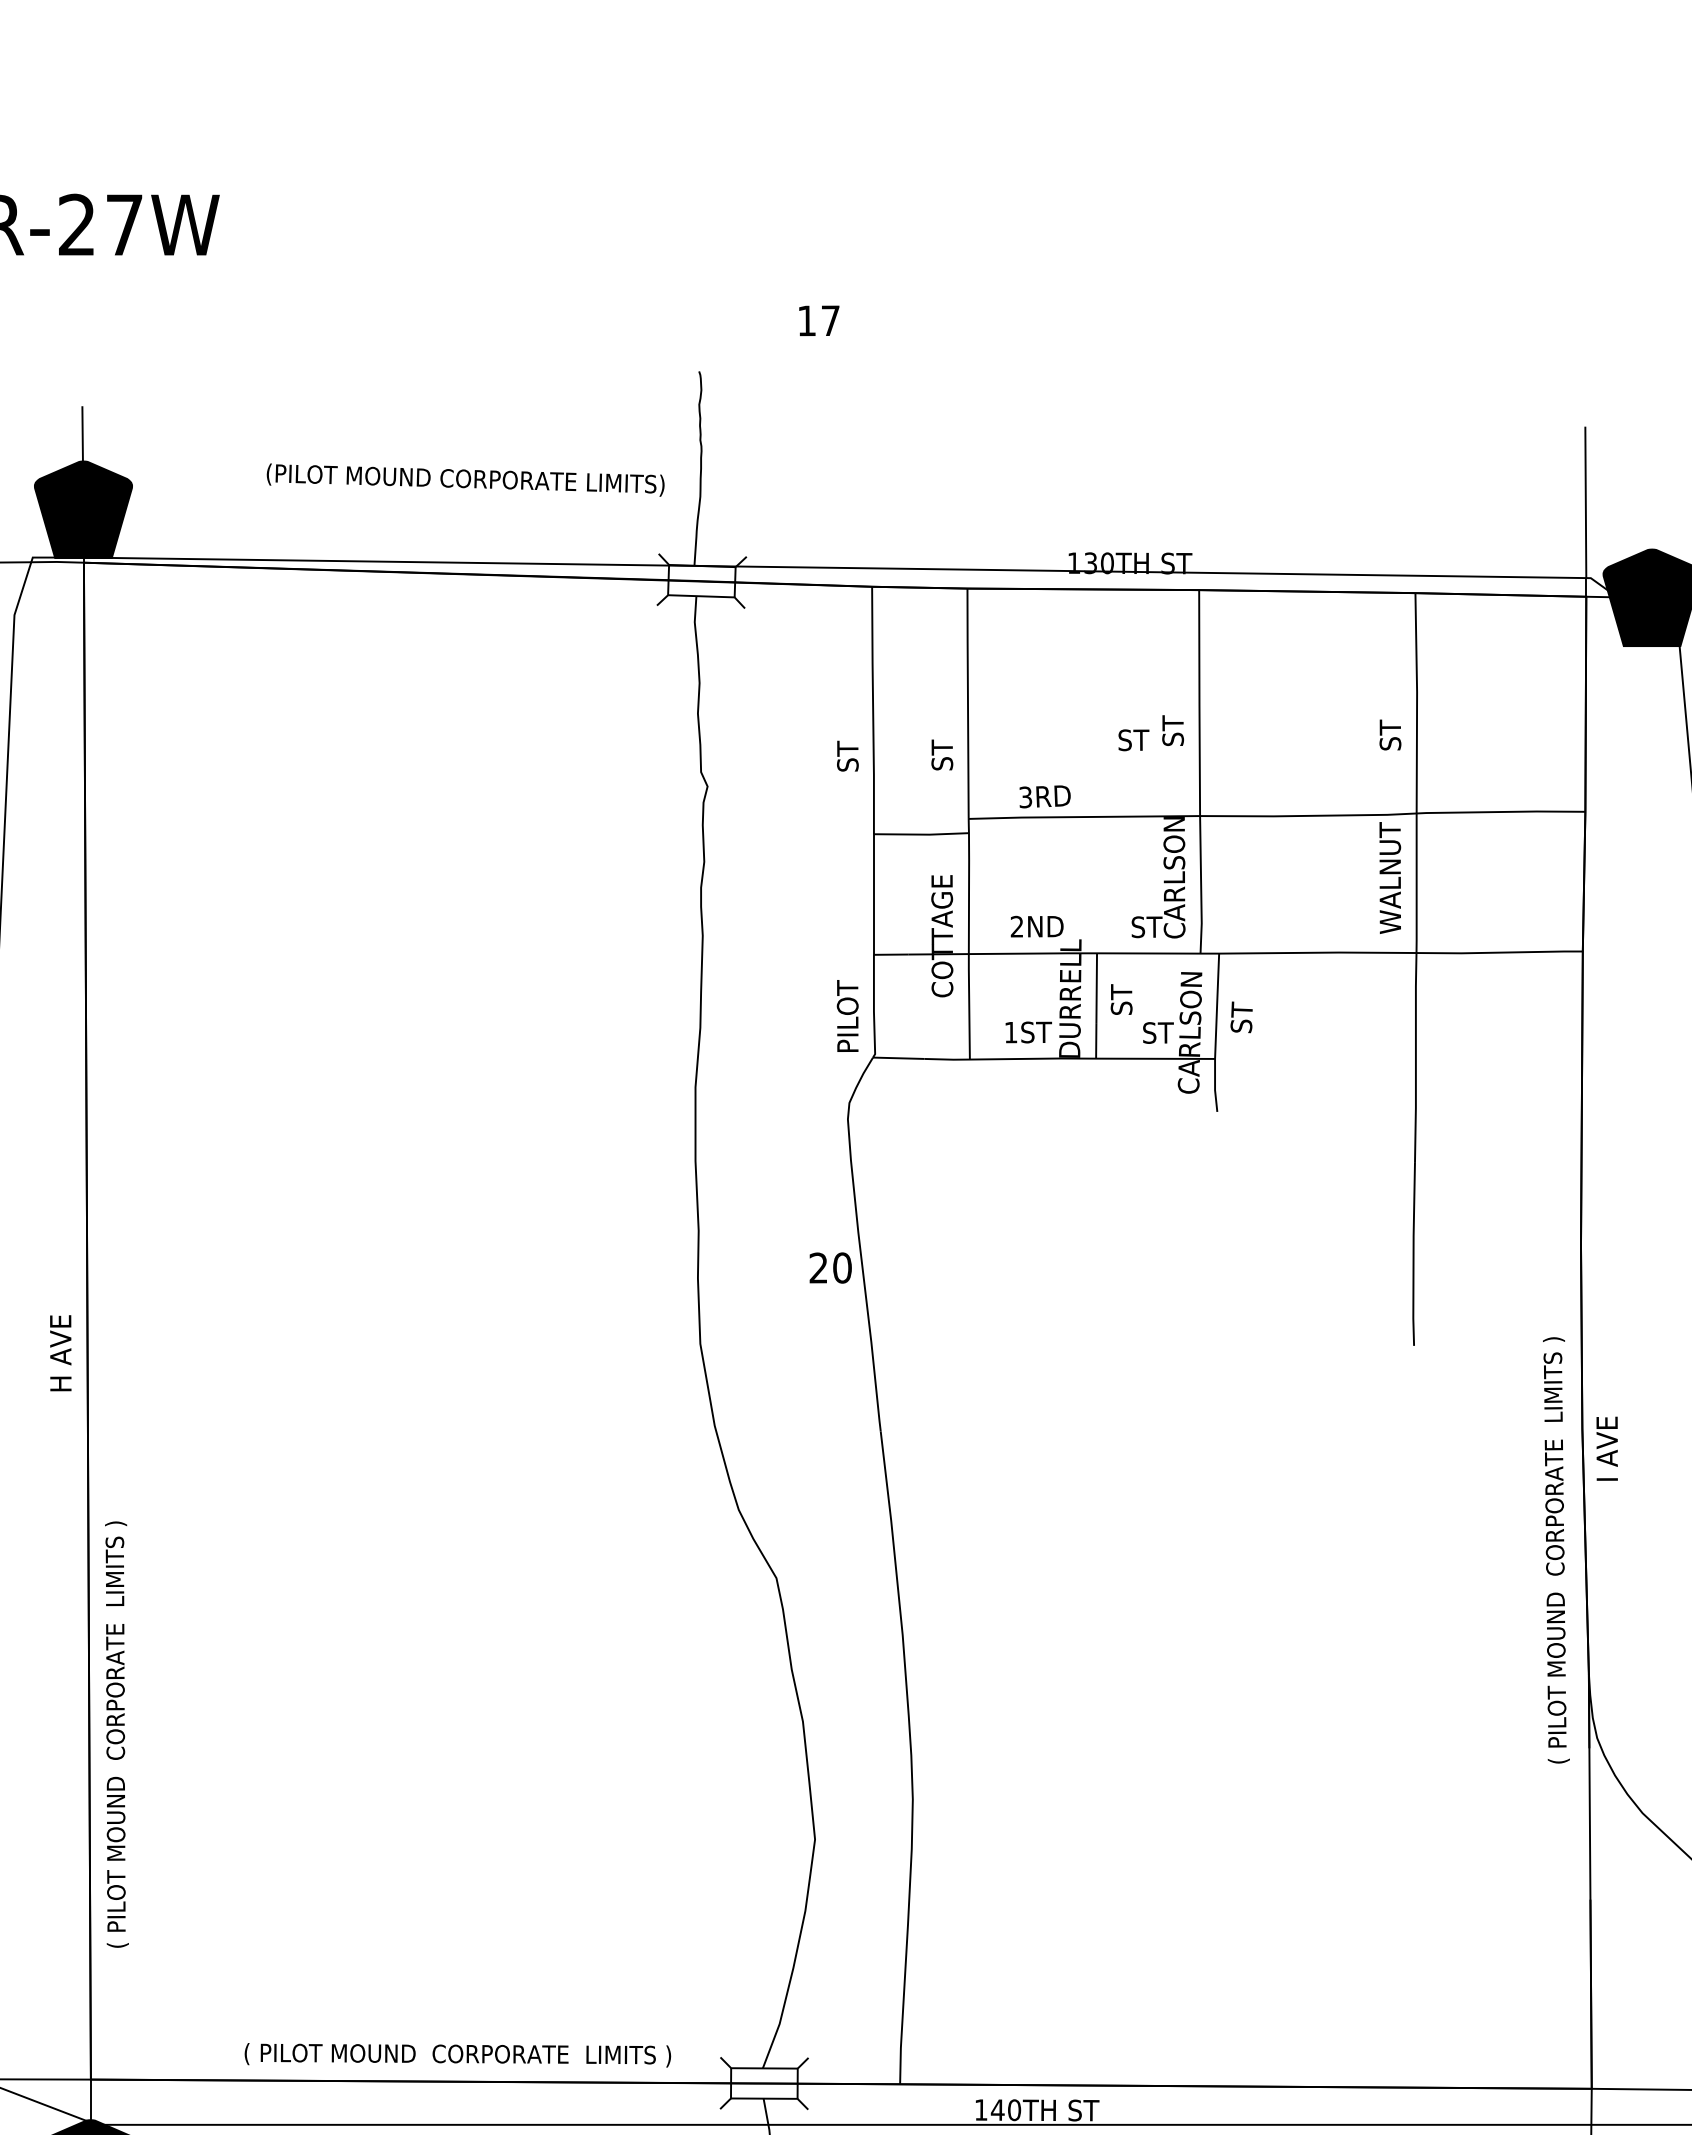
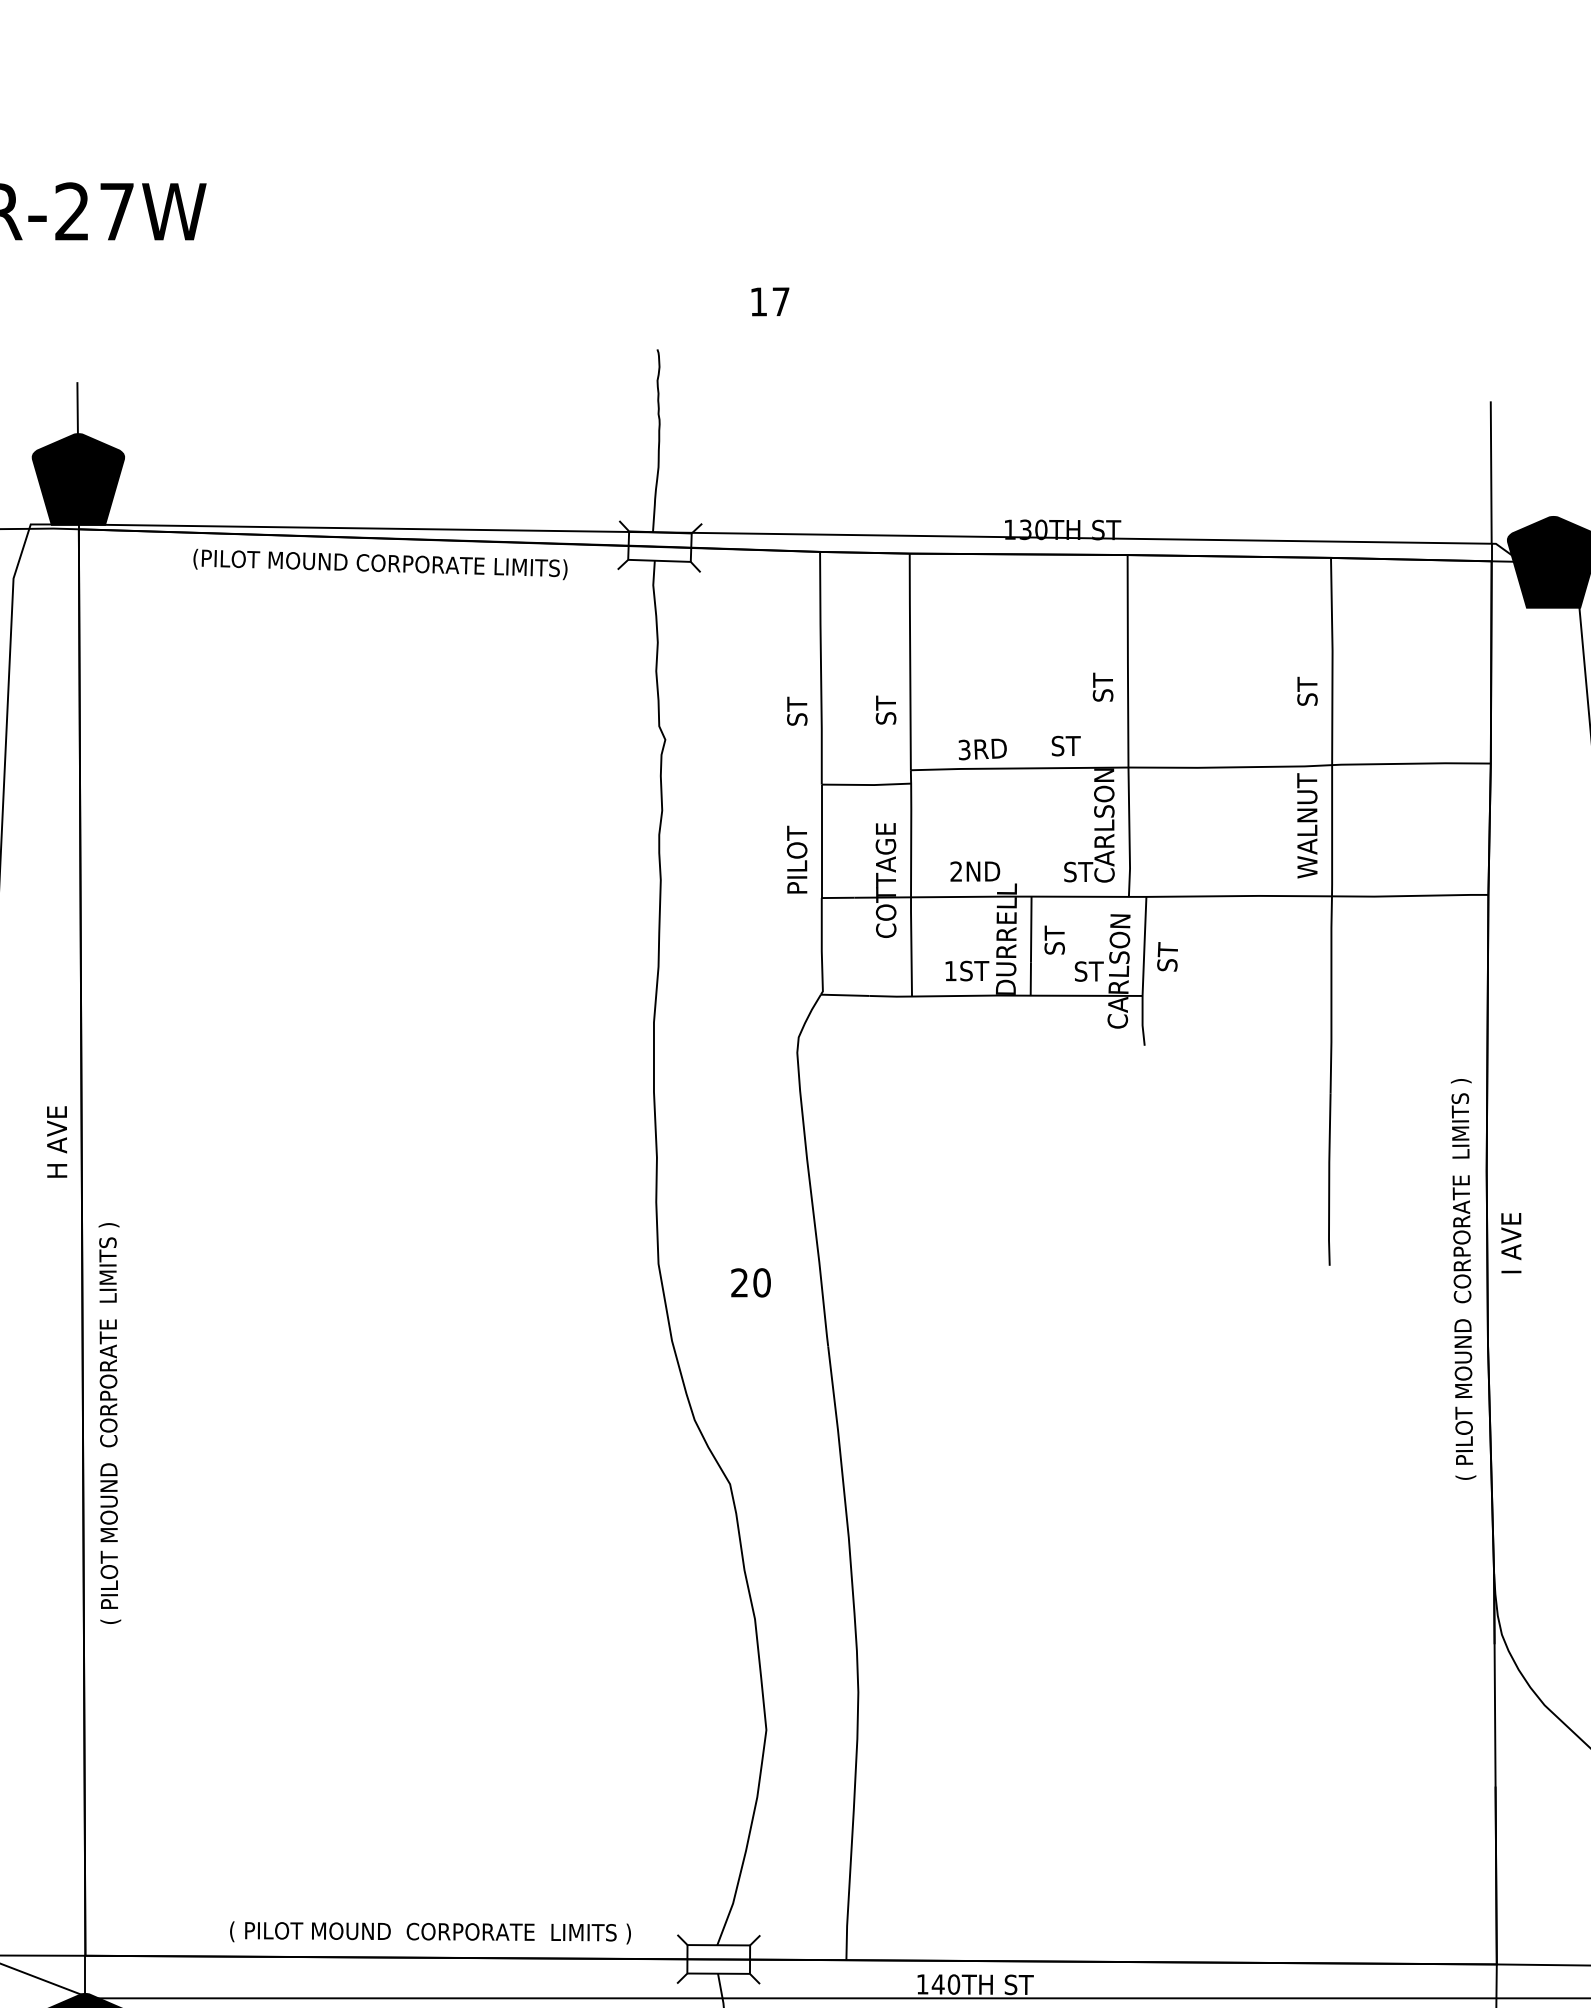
text: (465, 479) -> (380, 563), moved
text: (1133, 740) -> (1065, 746), moved
text: (847, 1015) -> (796, 859), moved
text: (830, 1267) -> (750, 1282), moved
text: (60, 1353) -> (56, 1142), moved
text: (1606, 1448) -> (1510, 1242), moved
text: (1556, 1550) -> (1463, 1279), moved
text: (116, 1734) -> (109, 1423), moved

